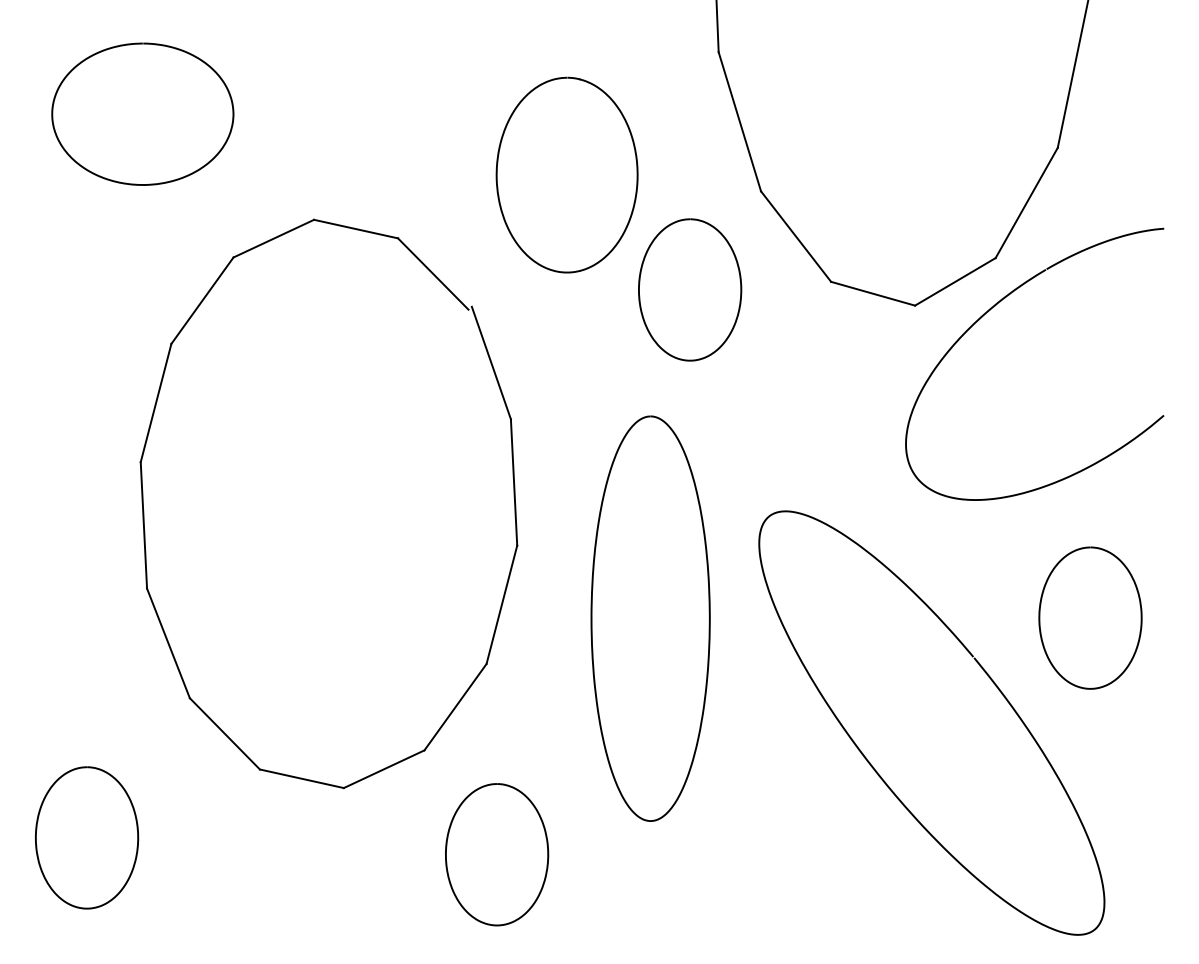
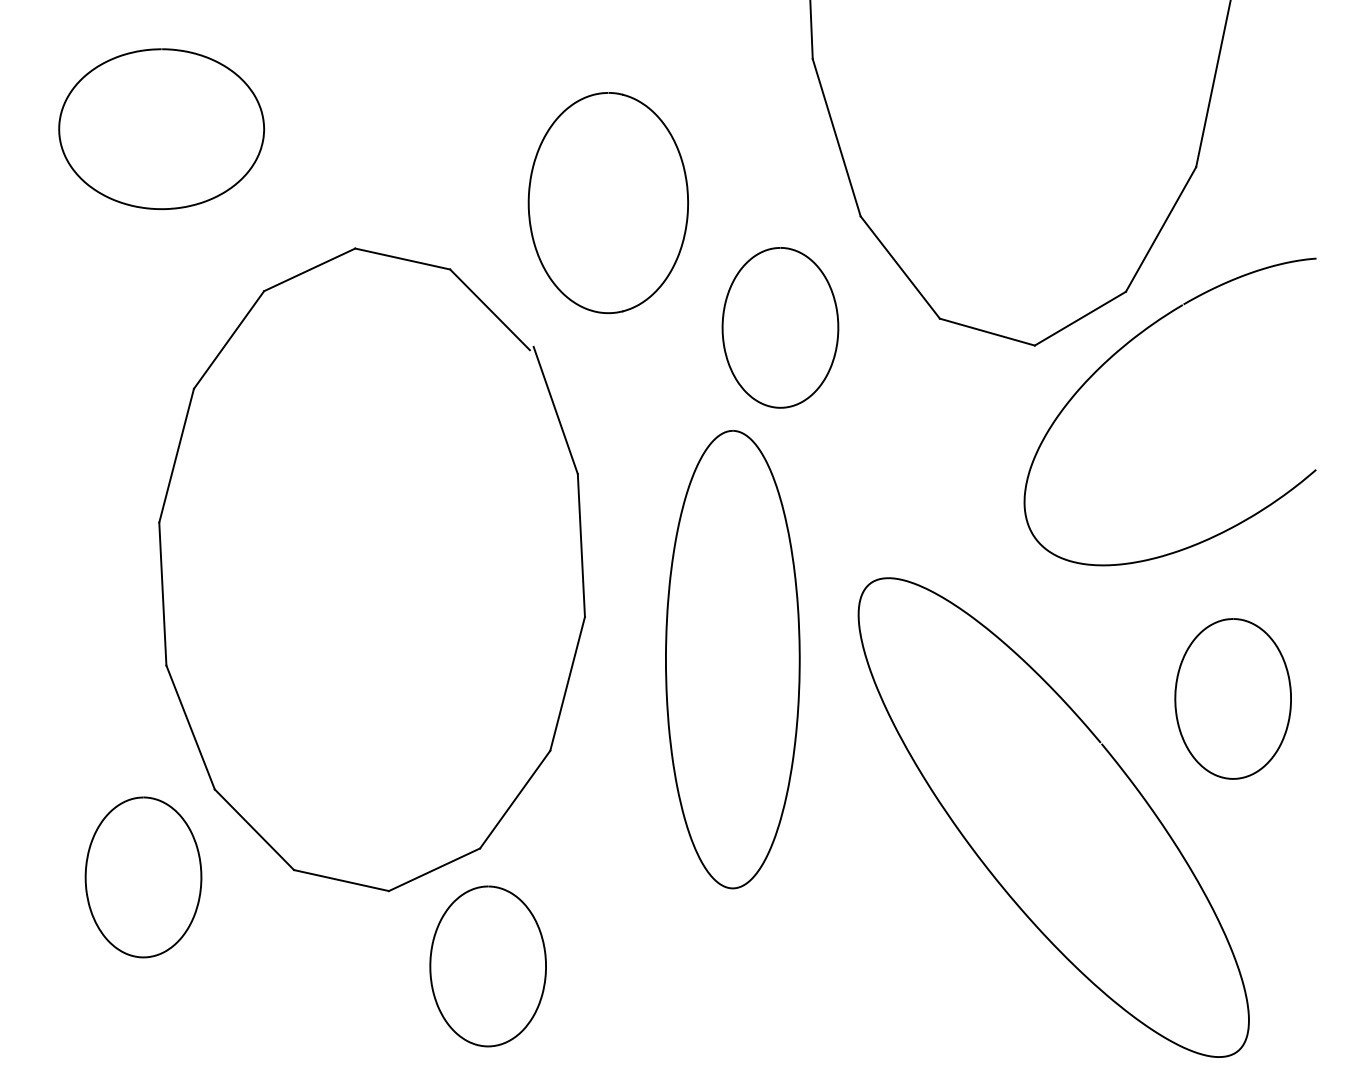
part: (566, 175) -> (607, 203), moved
curve: (591, 618) -> (666, 659), moved
curve: (36, 837) -> (86, 877), moved
curve: (446, 854) -> (431, 966), moved

